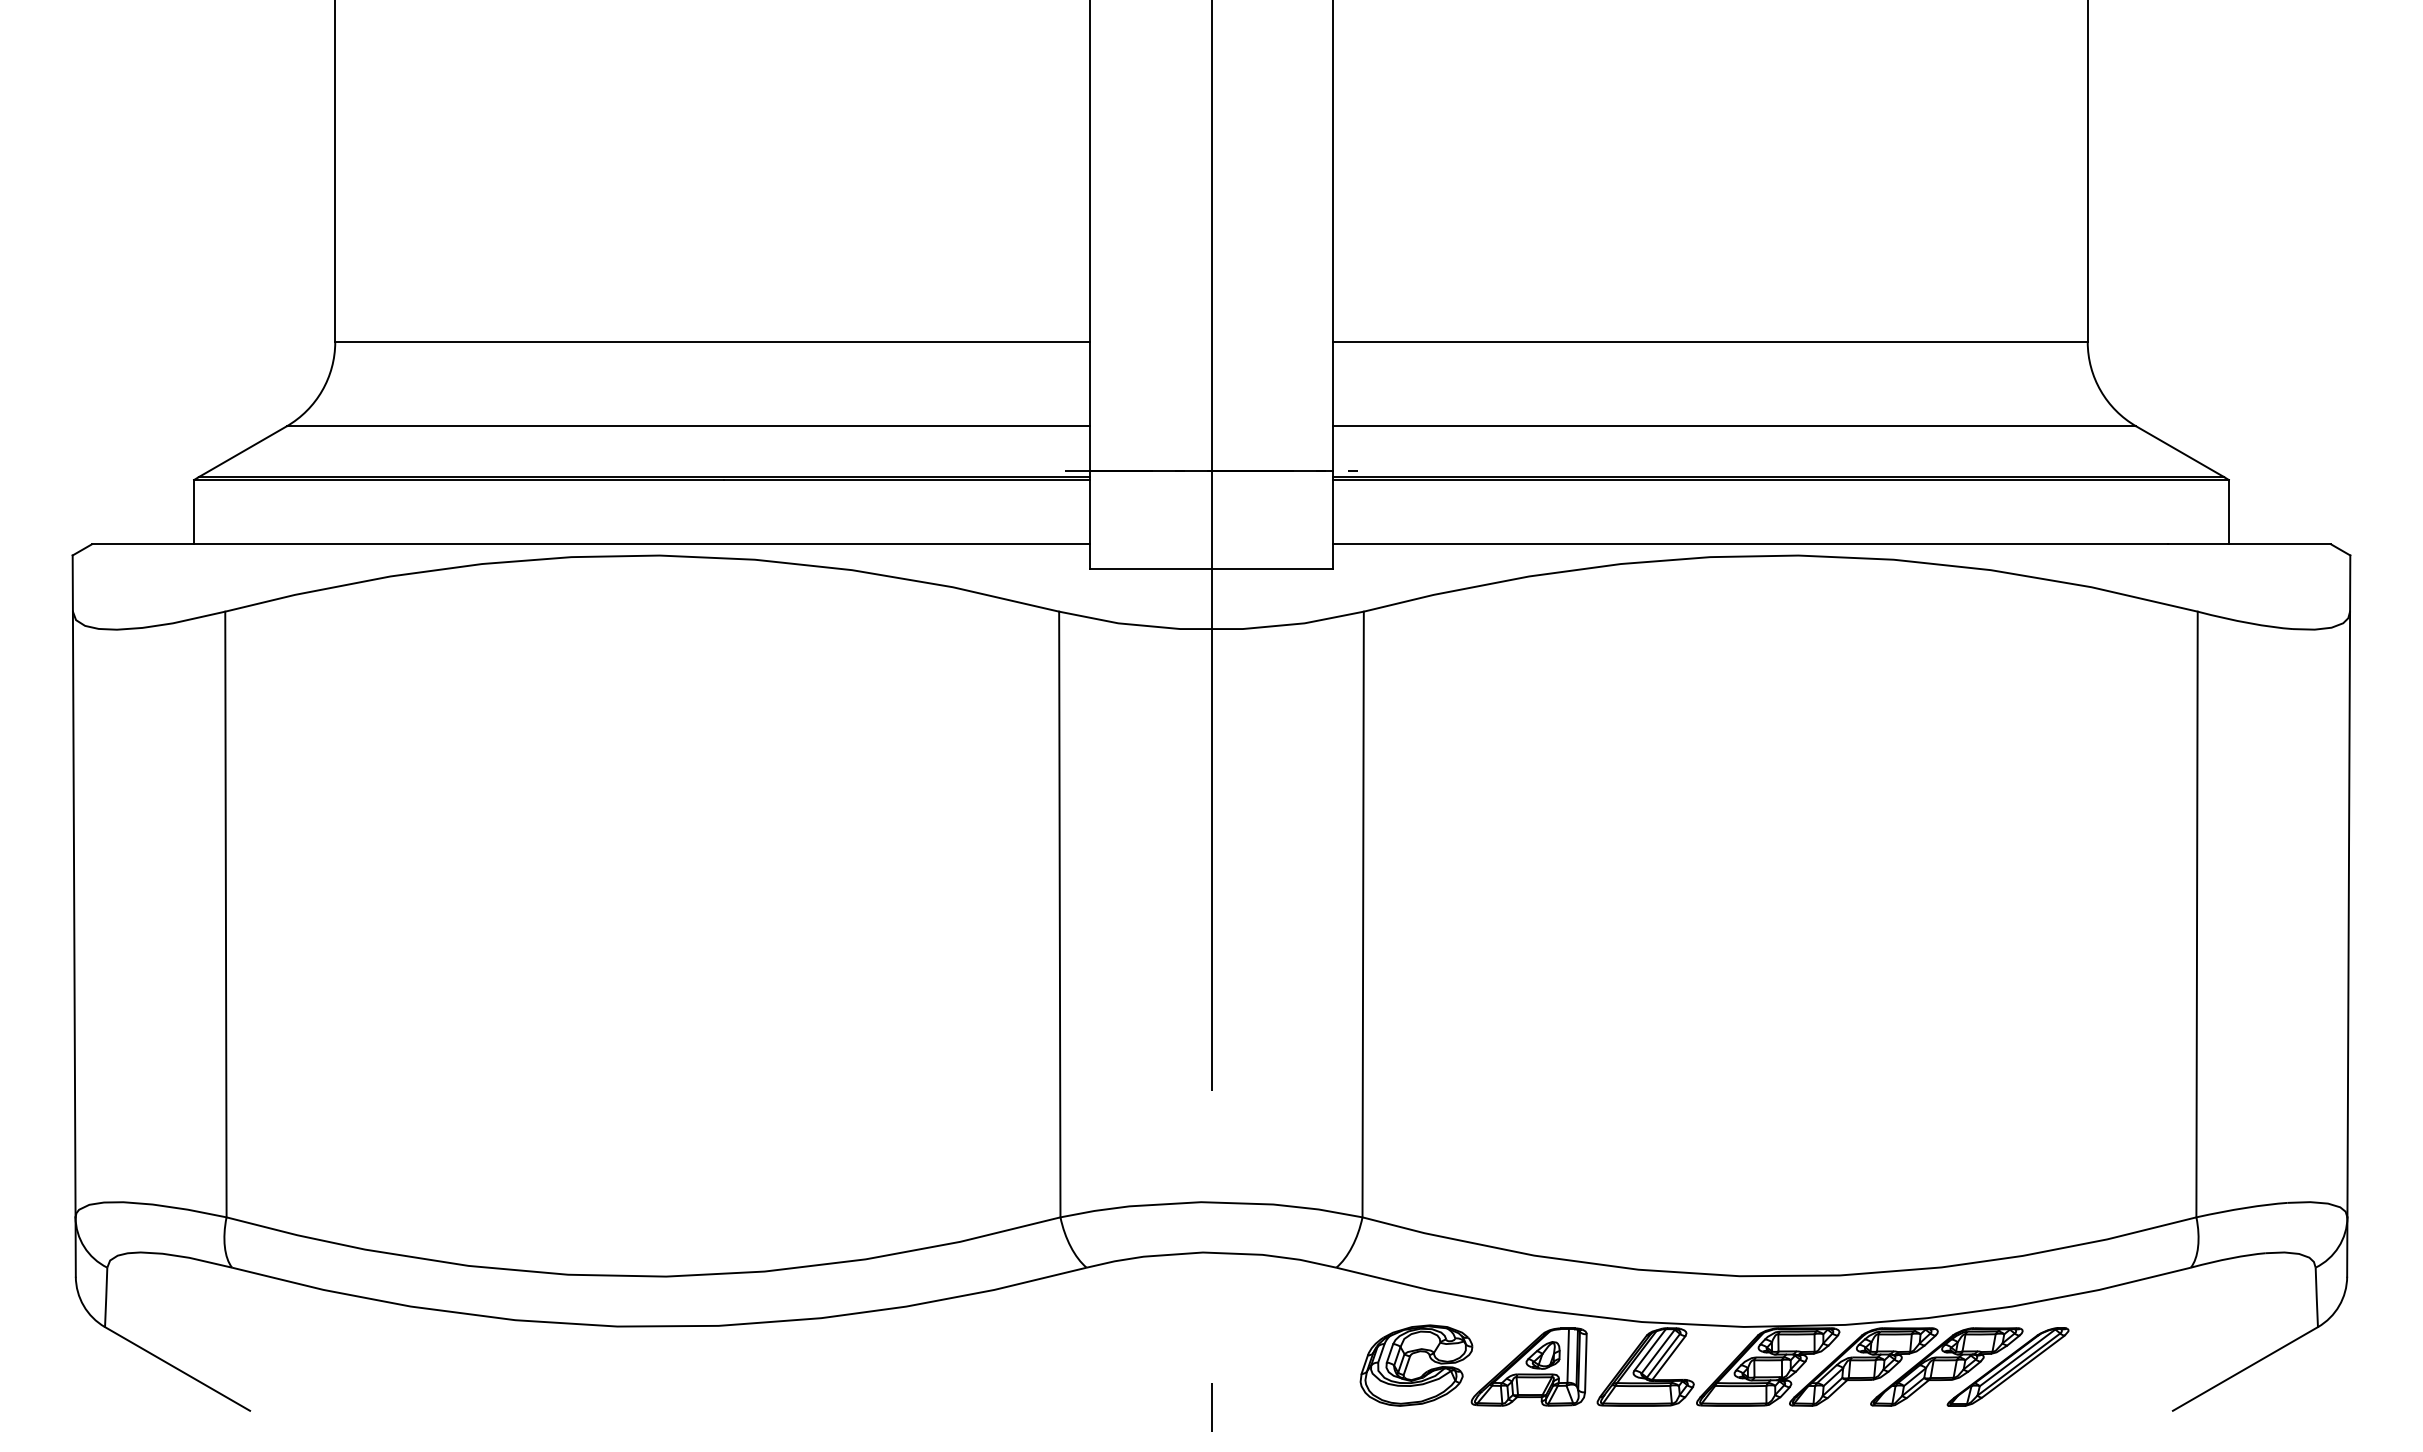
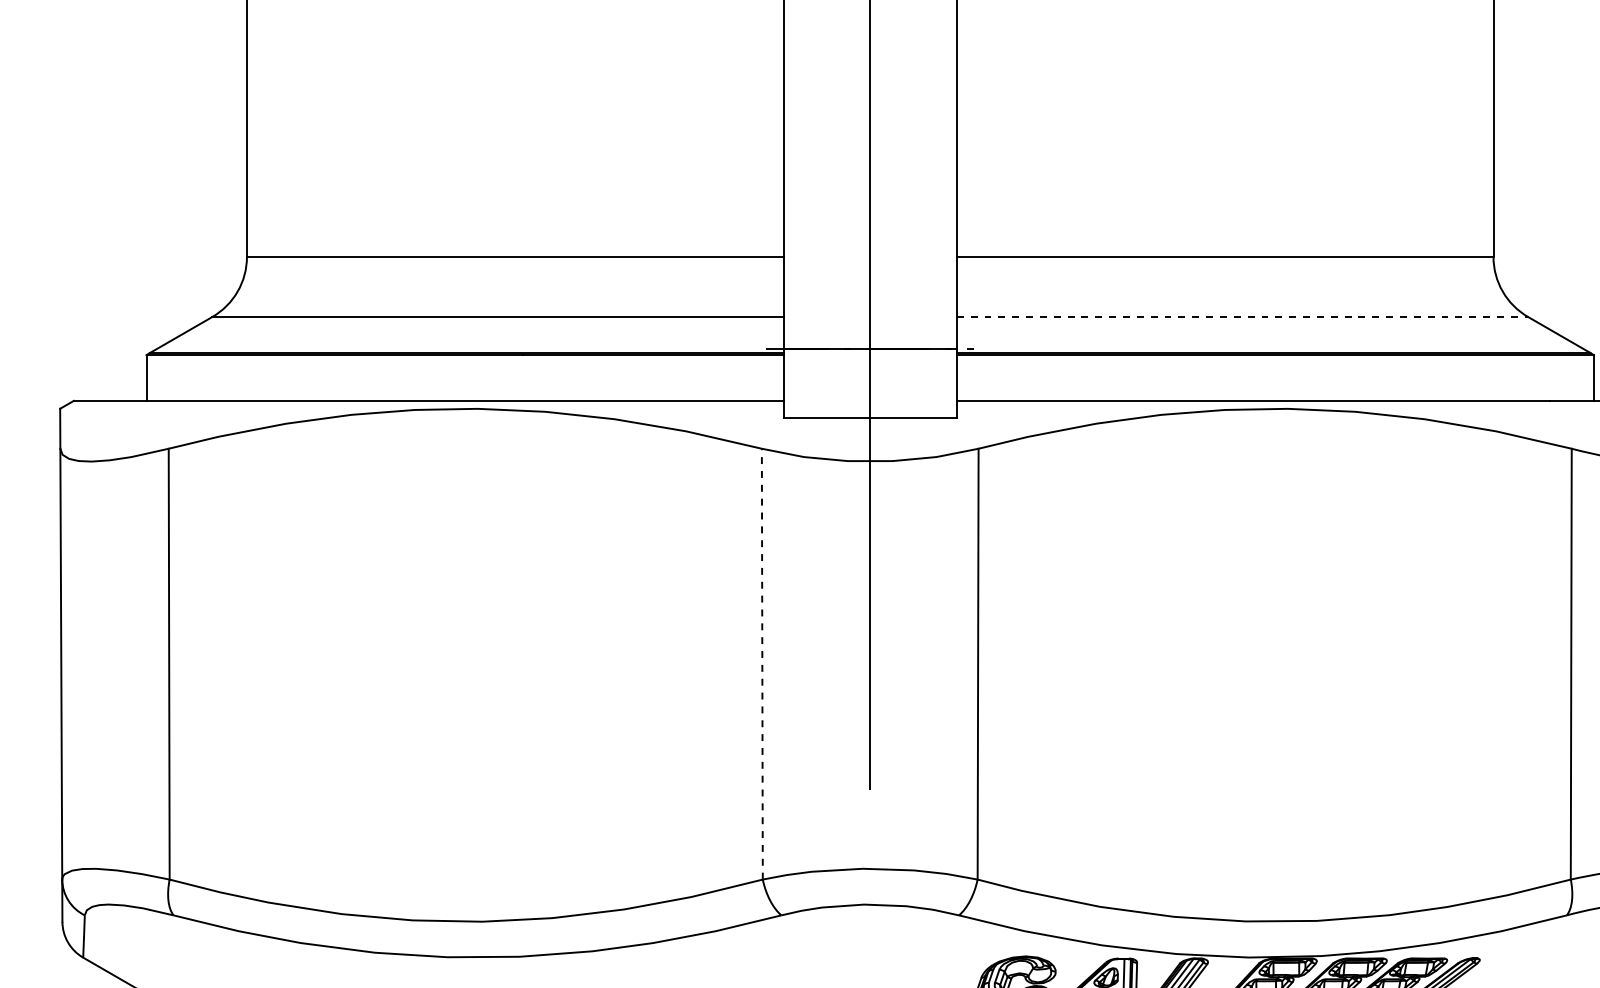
line: (1734, 426) -> (1242, 317), solid -> dashed
line: (1059, 914) -> (762, 664), solid -> dashed

